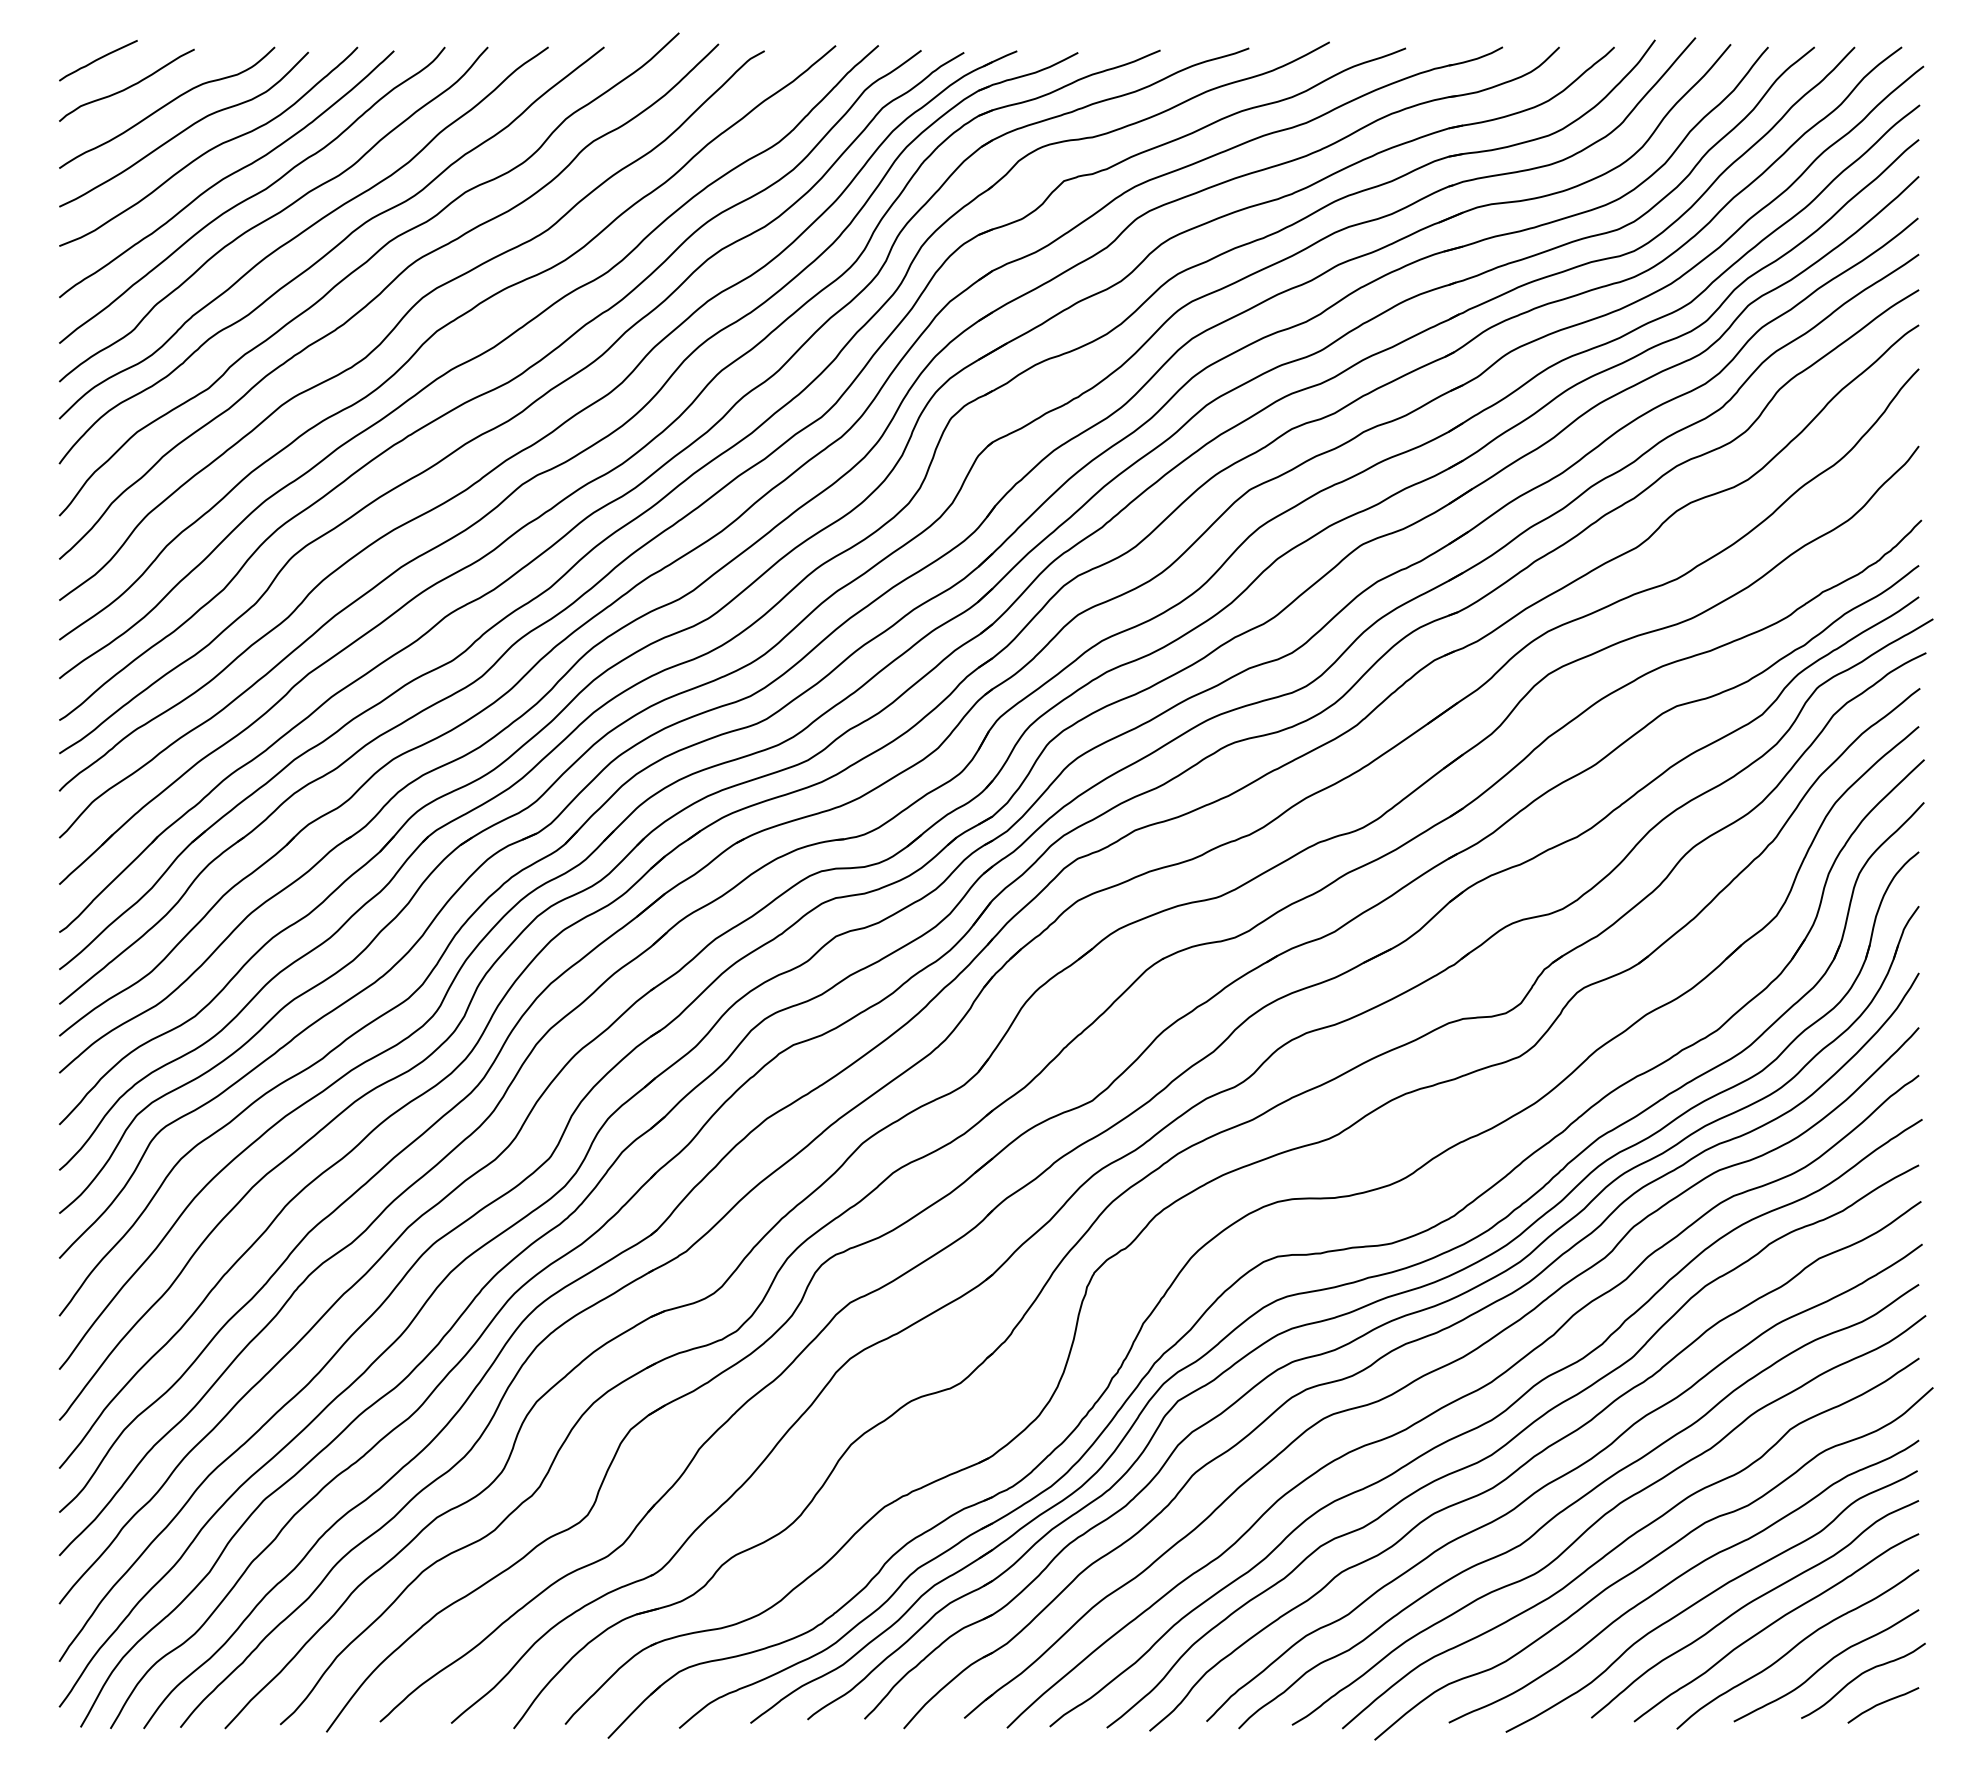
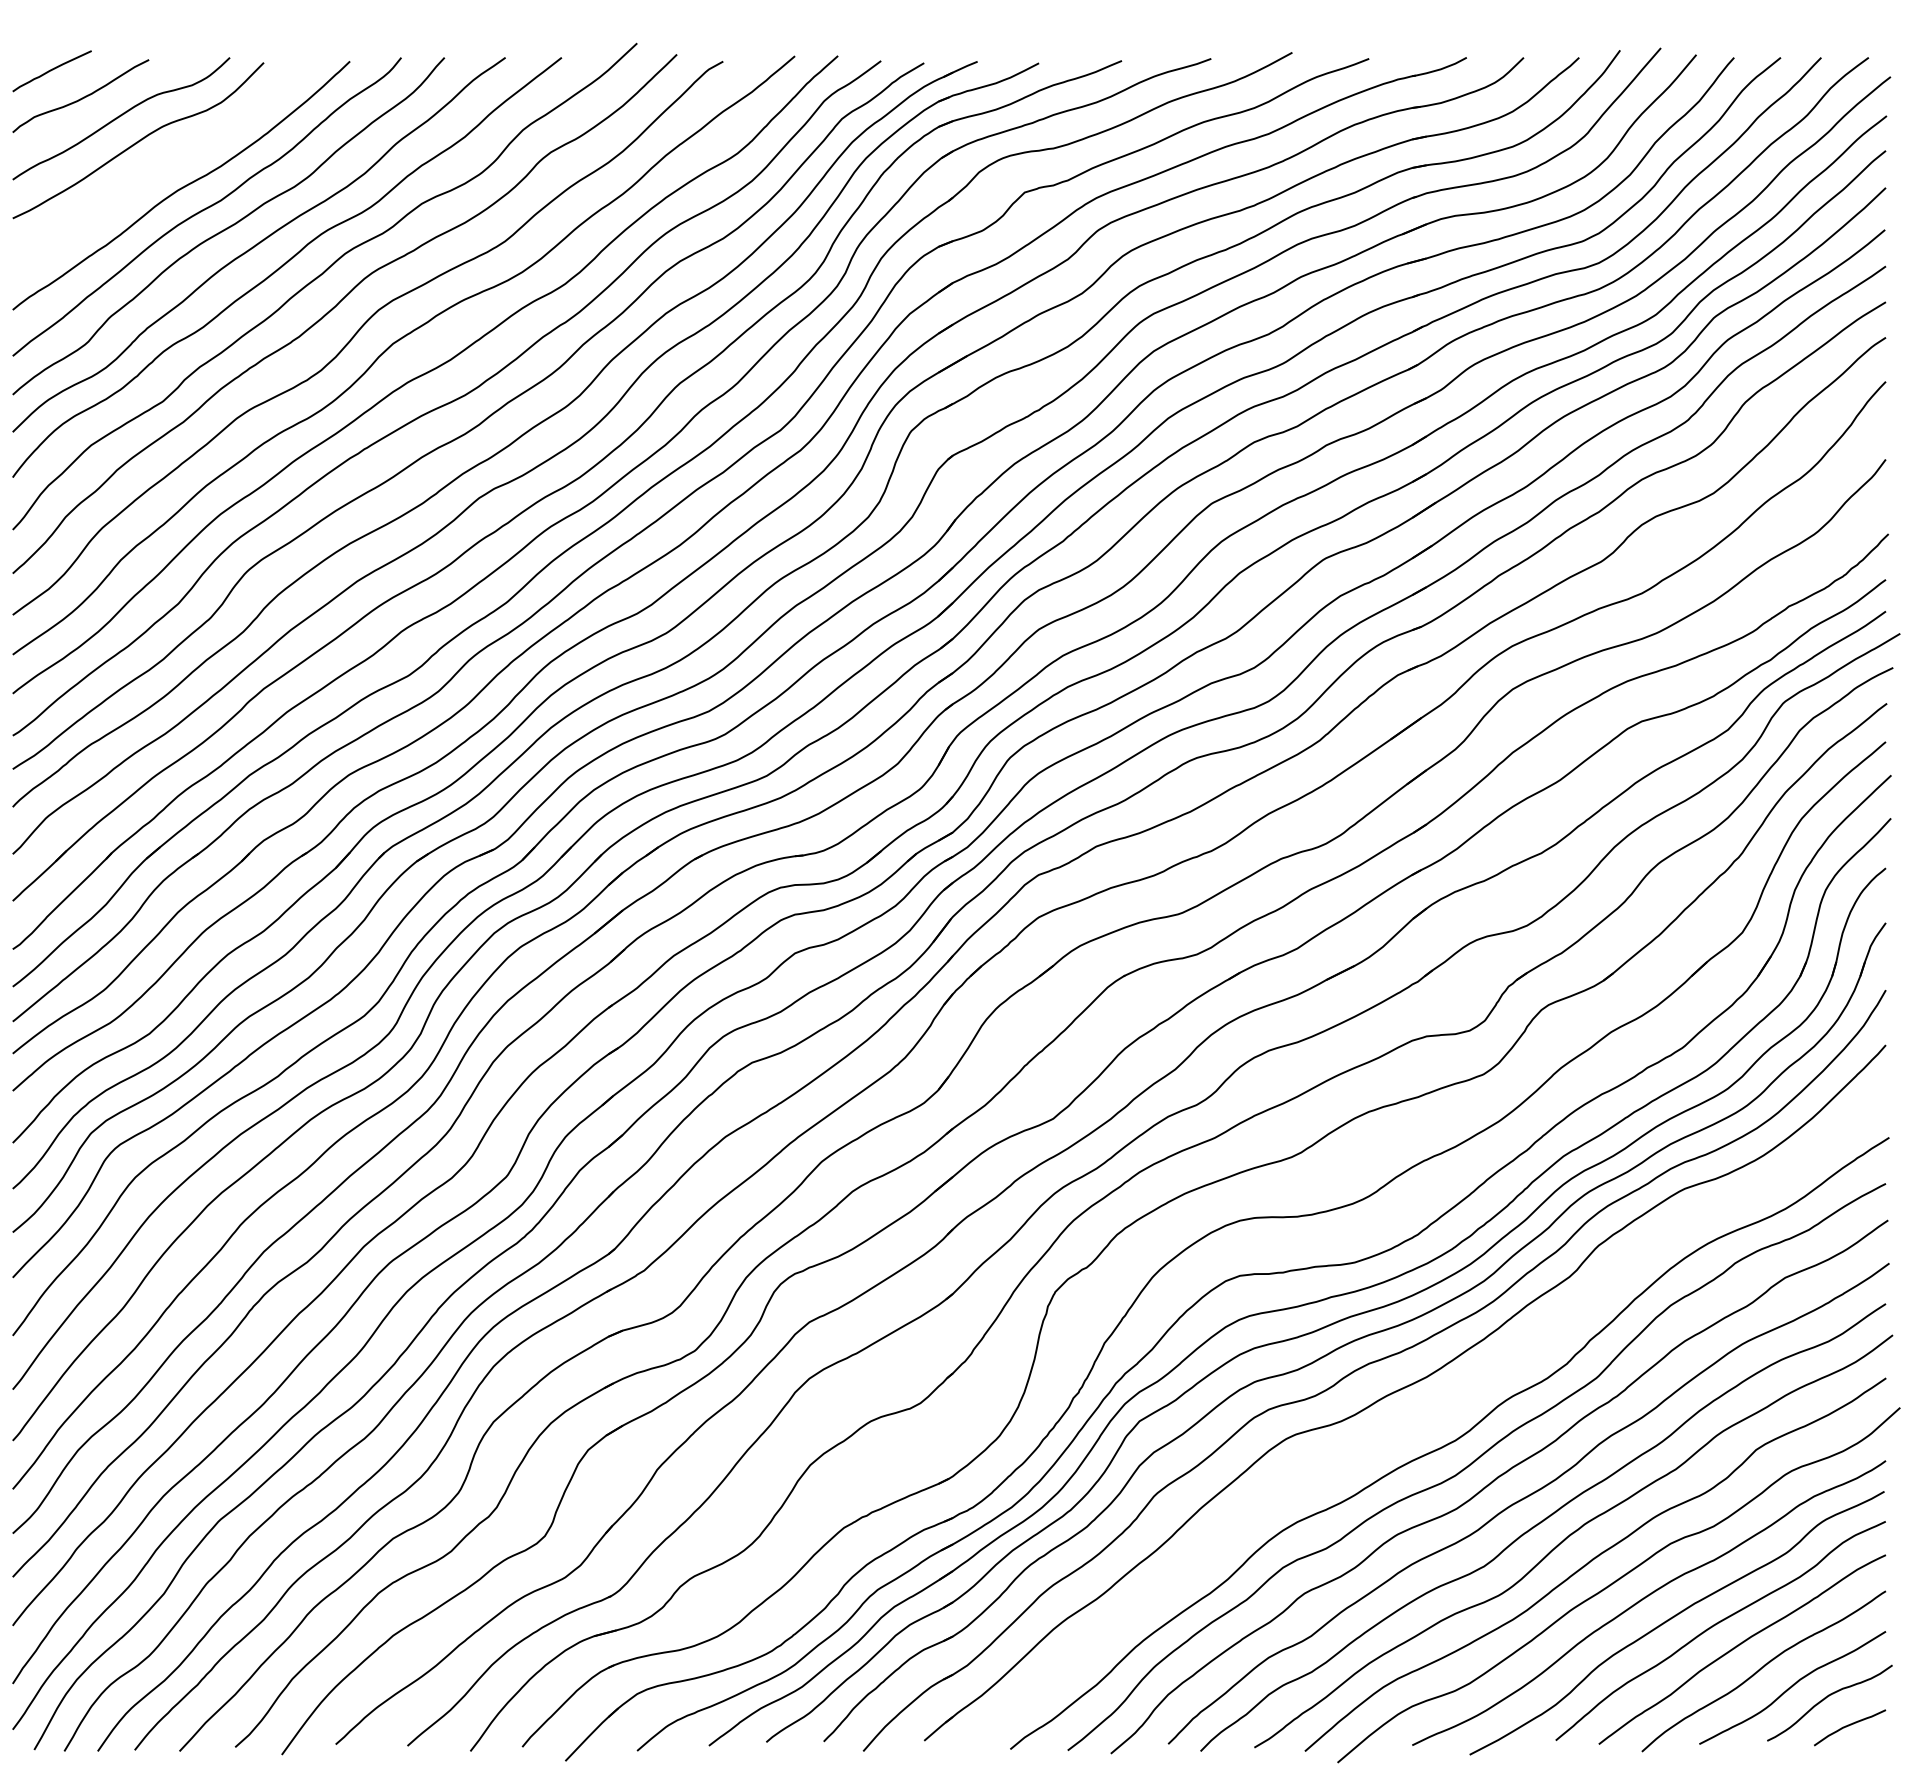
curve: (210, 148) -> (165, 159), removed
curve: (1460, 1399) -> (1424, 1419), removed

